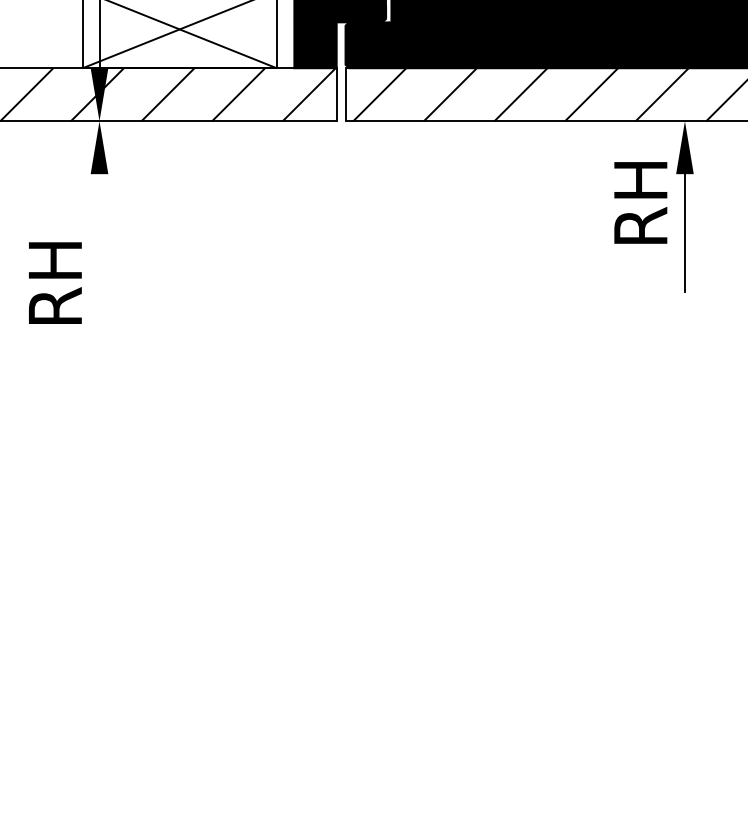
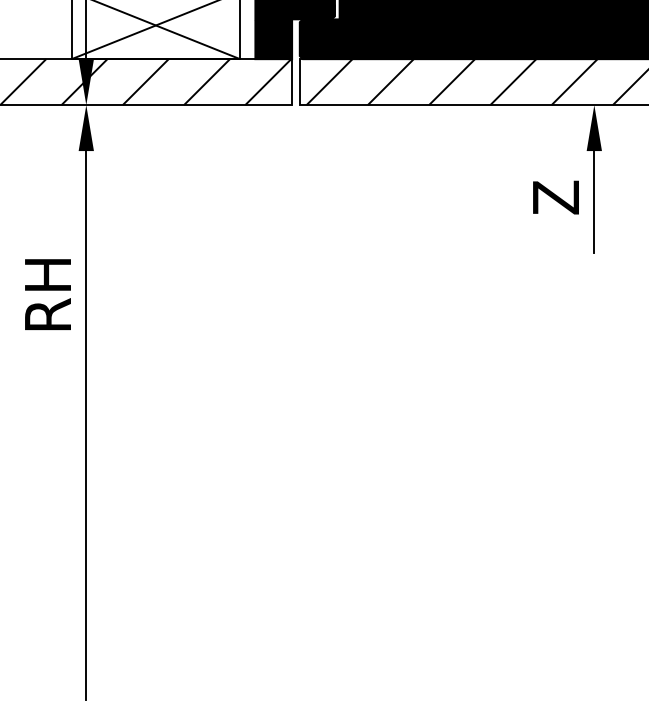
text: (640, 204) -> (555, 177), RH -> Z
text: (54, 282) -> (47, 294), moved
line: (99, 476) -> (86, 413), added

